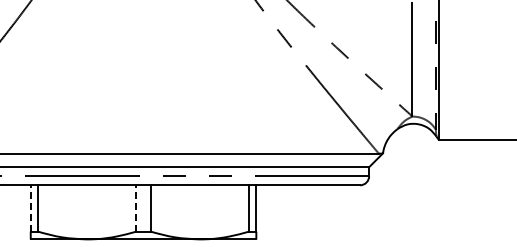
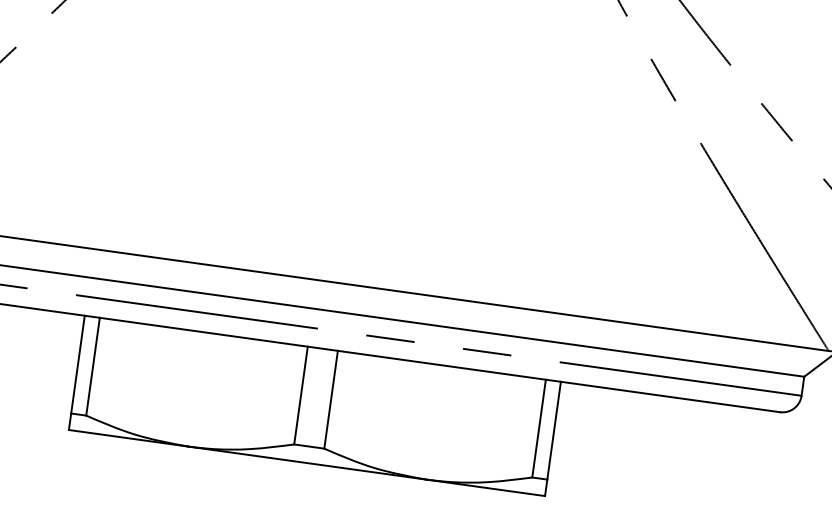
line: (30, 207) -> (77, 362), dashed -> solid
line: (136, 207) -> (301, 393), dashed -> solid

